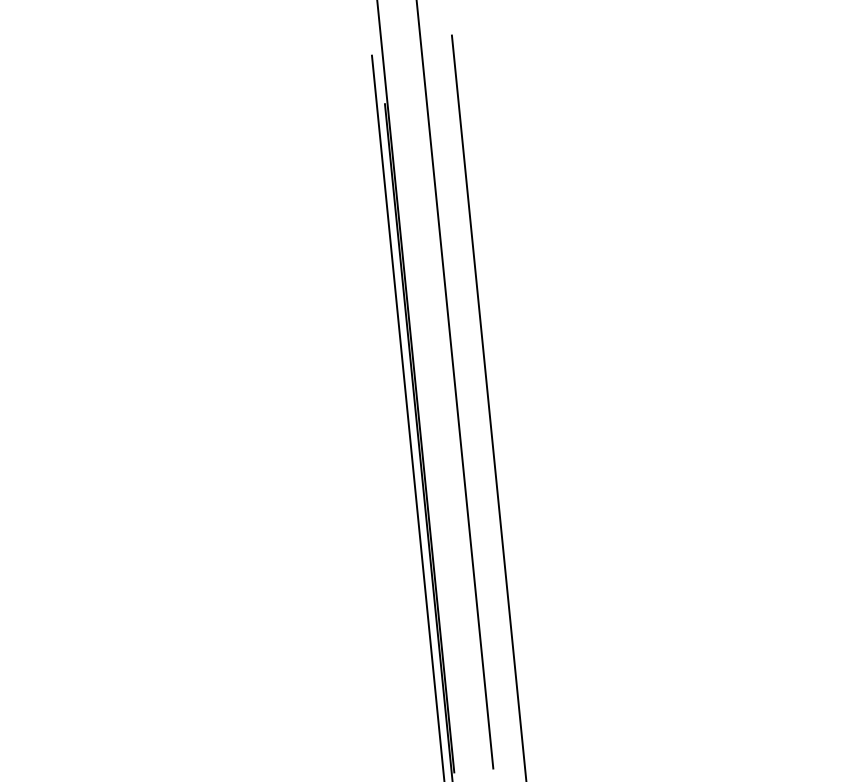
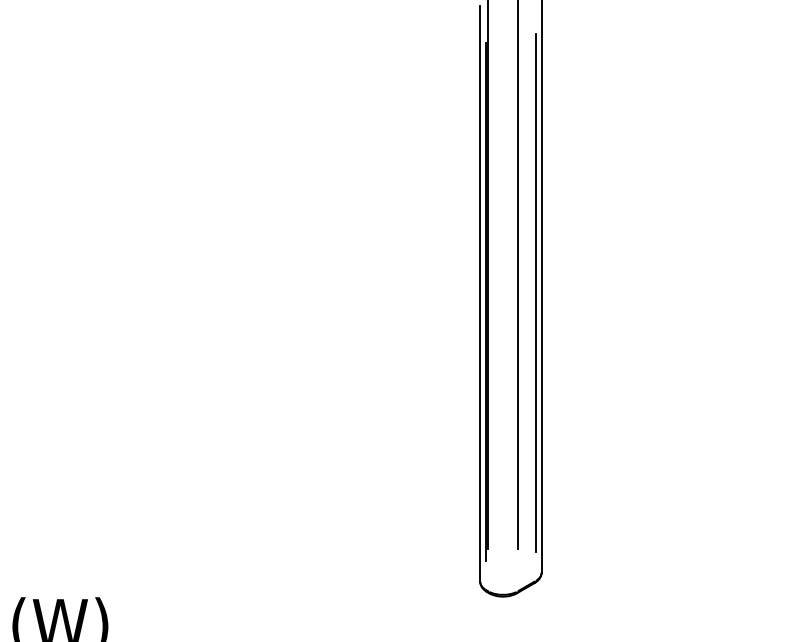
line: (482, 428) -> (535, 293), added

